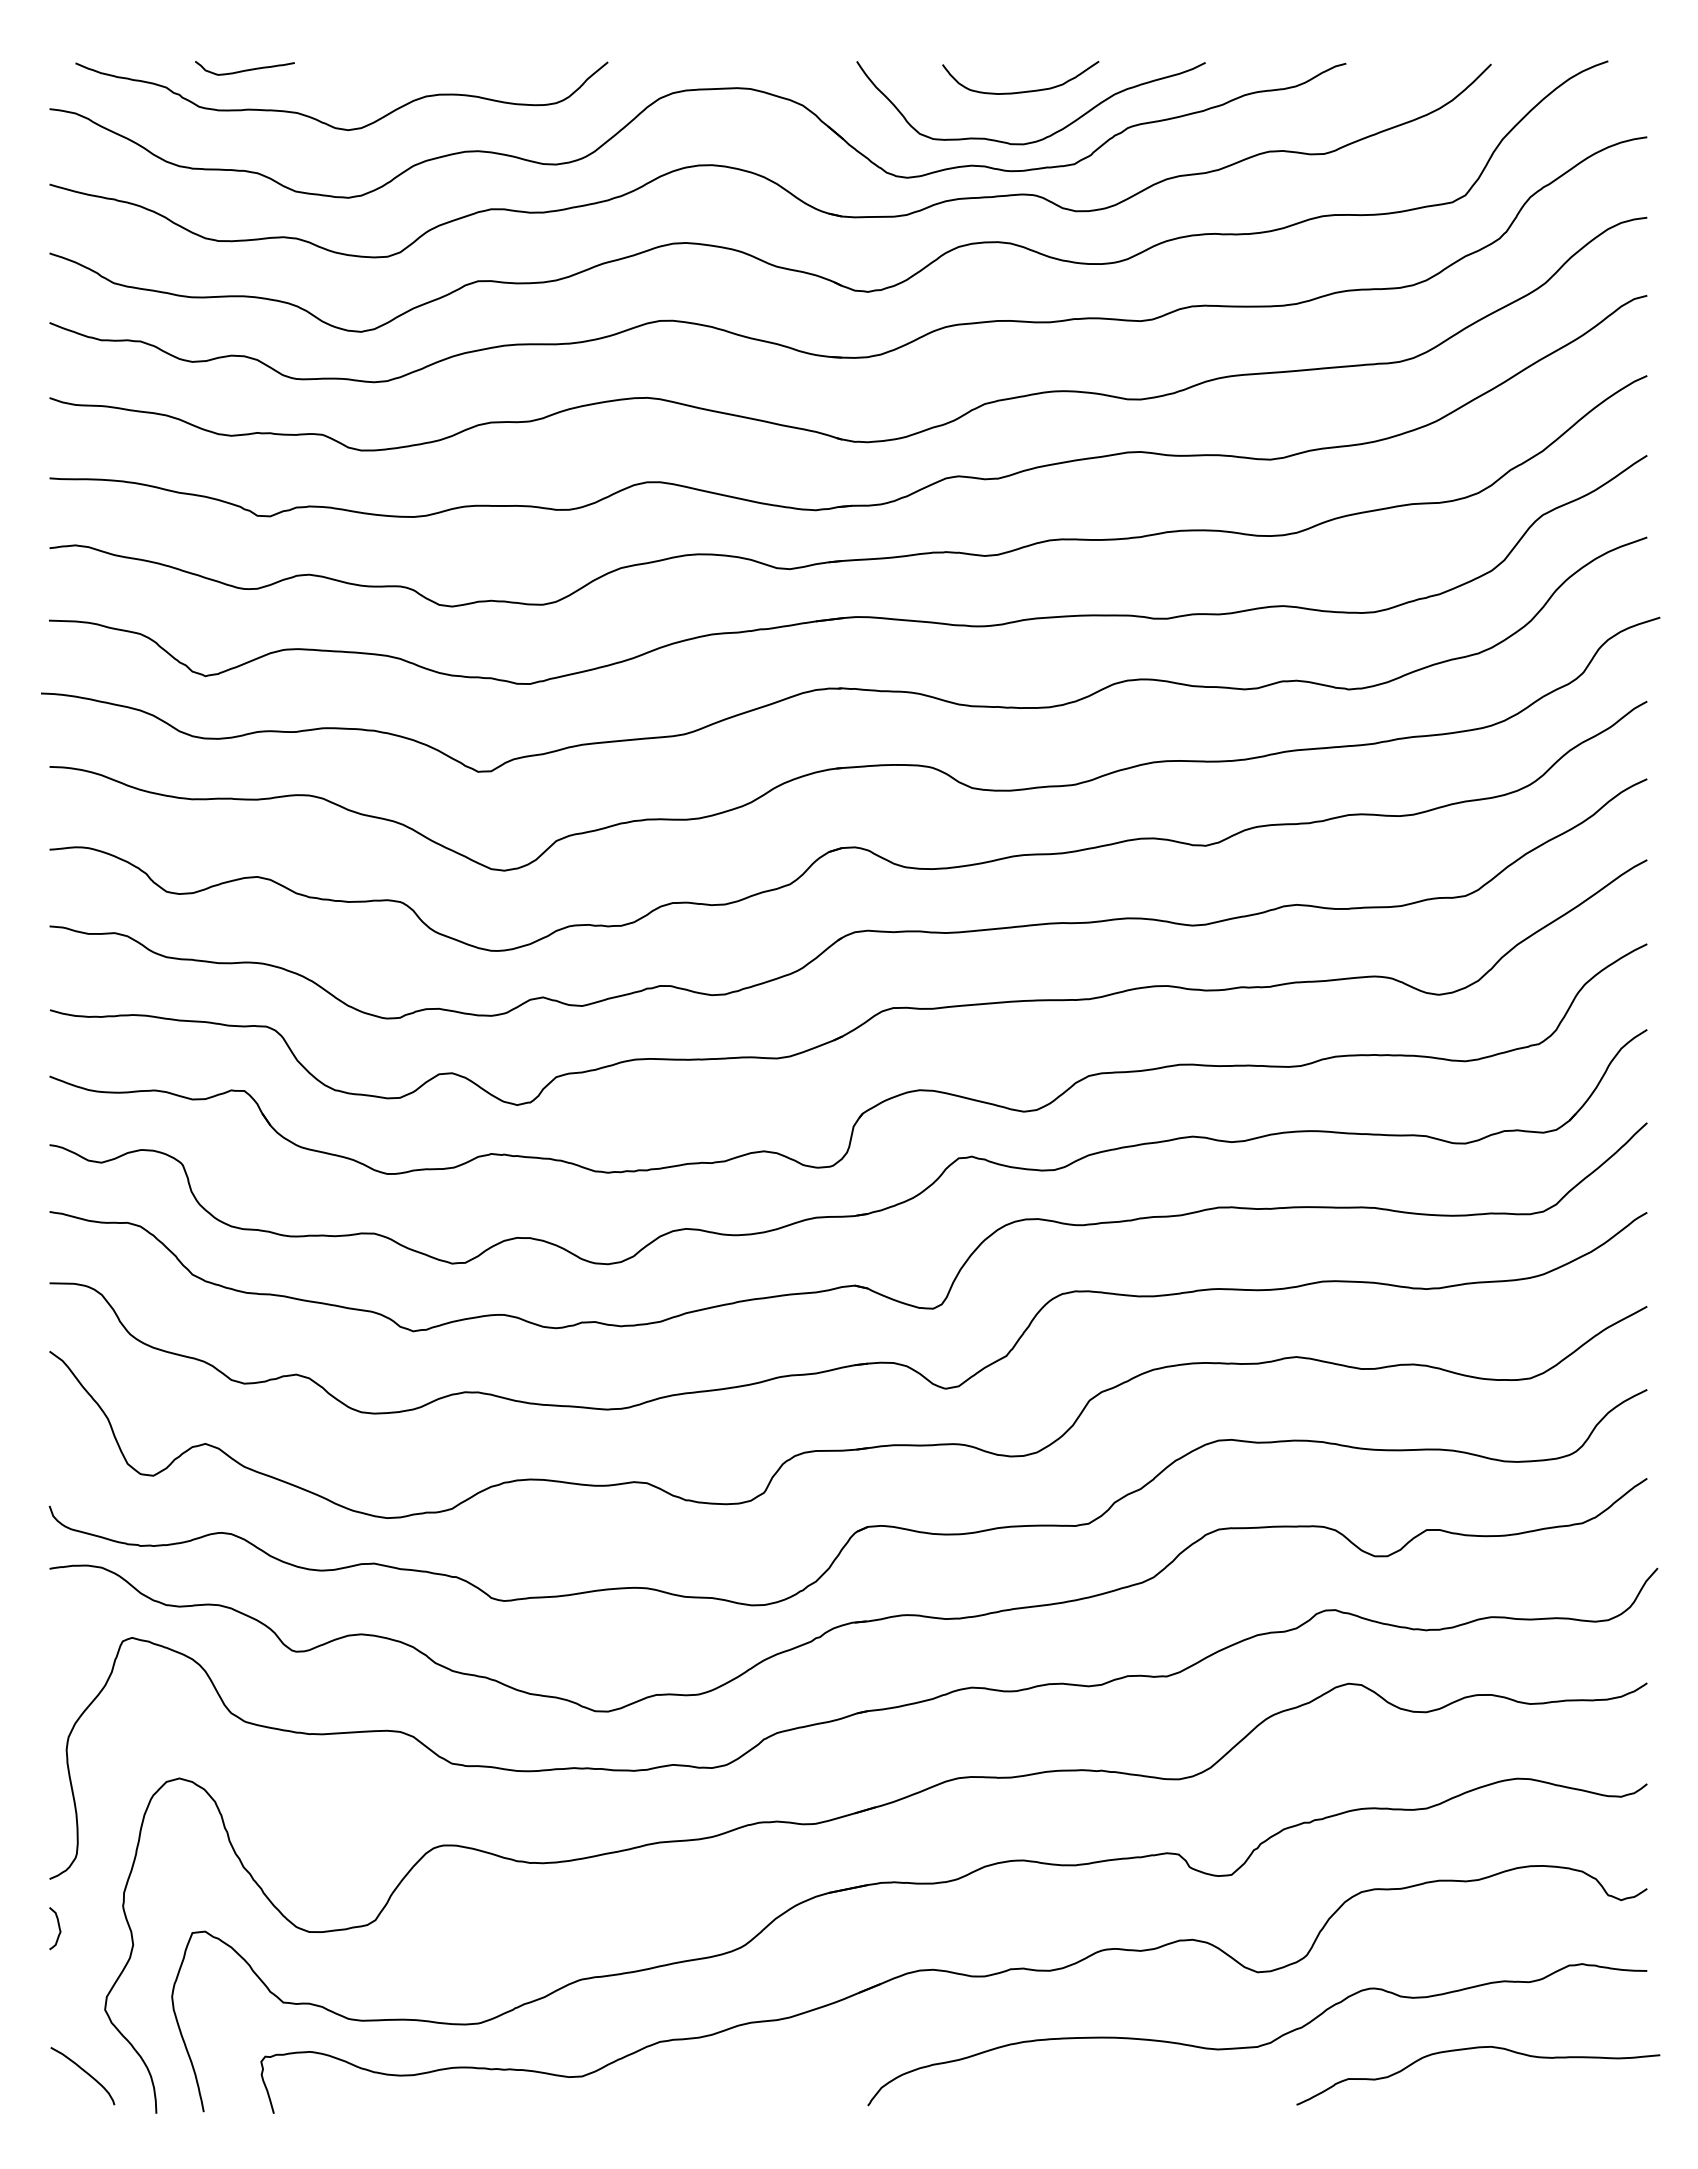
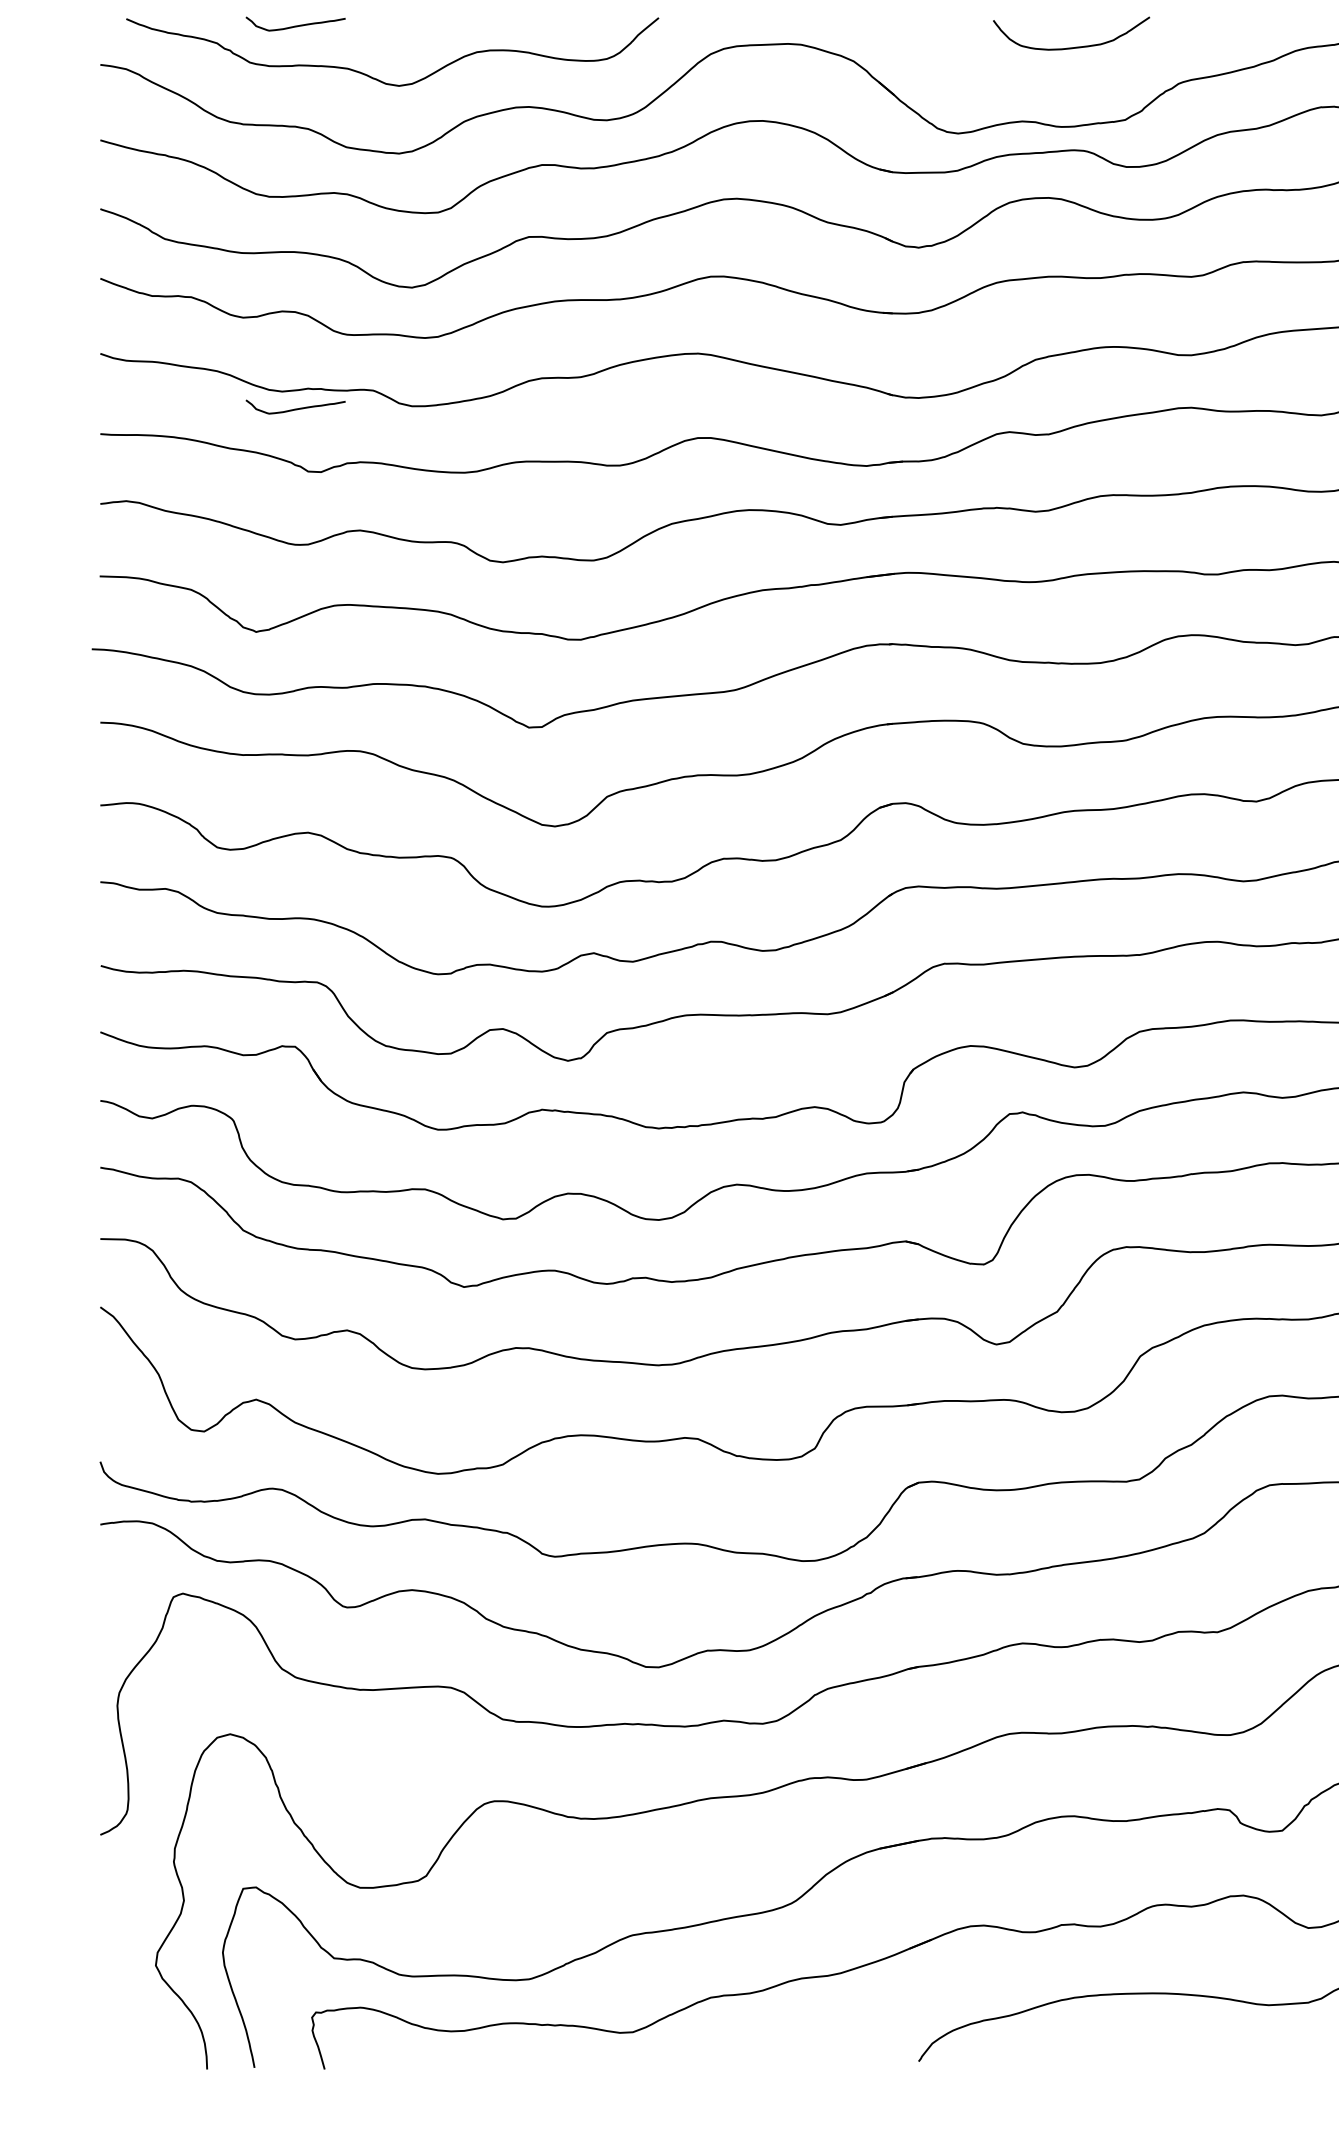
curve: (1046, 136) -> (1097, 92), removed
curve: (244, 452) -> (295, 408), added
curve: (58, 1928) -> (109, 1884), removed
curve: (84, 2072) -> (135, 2028), removed

